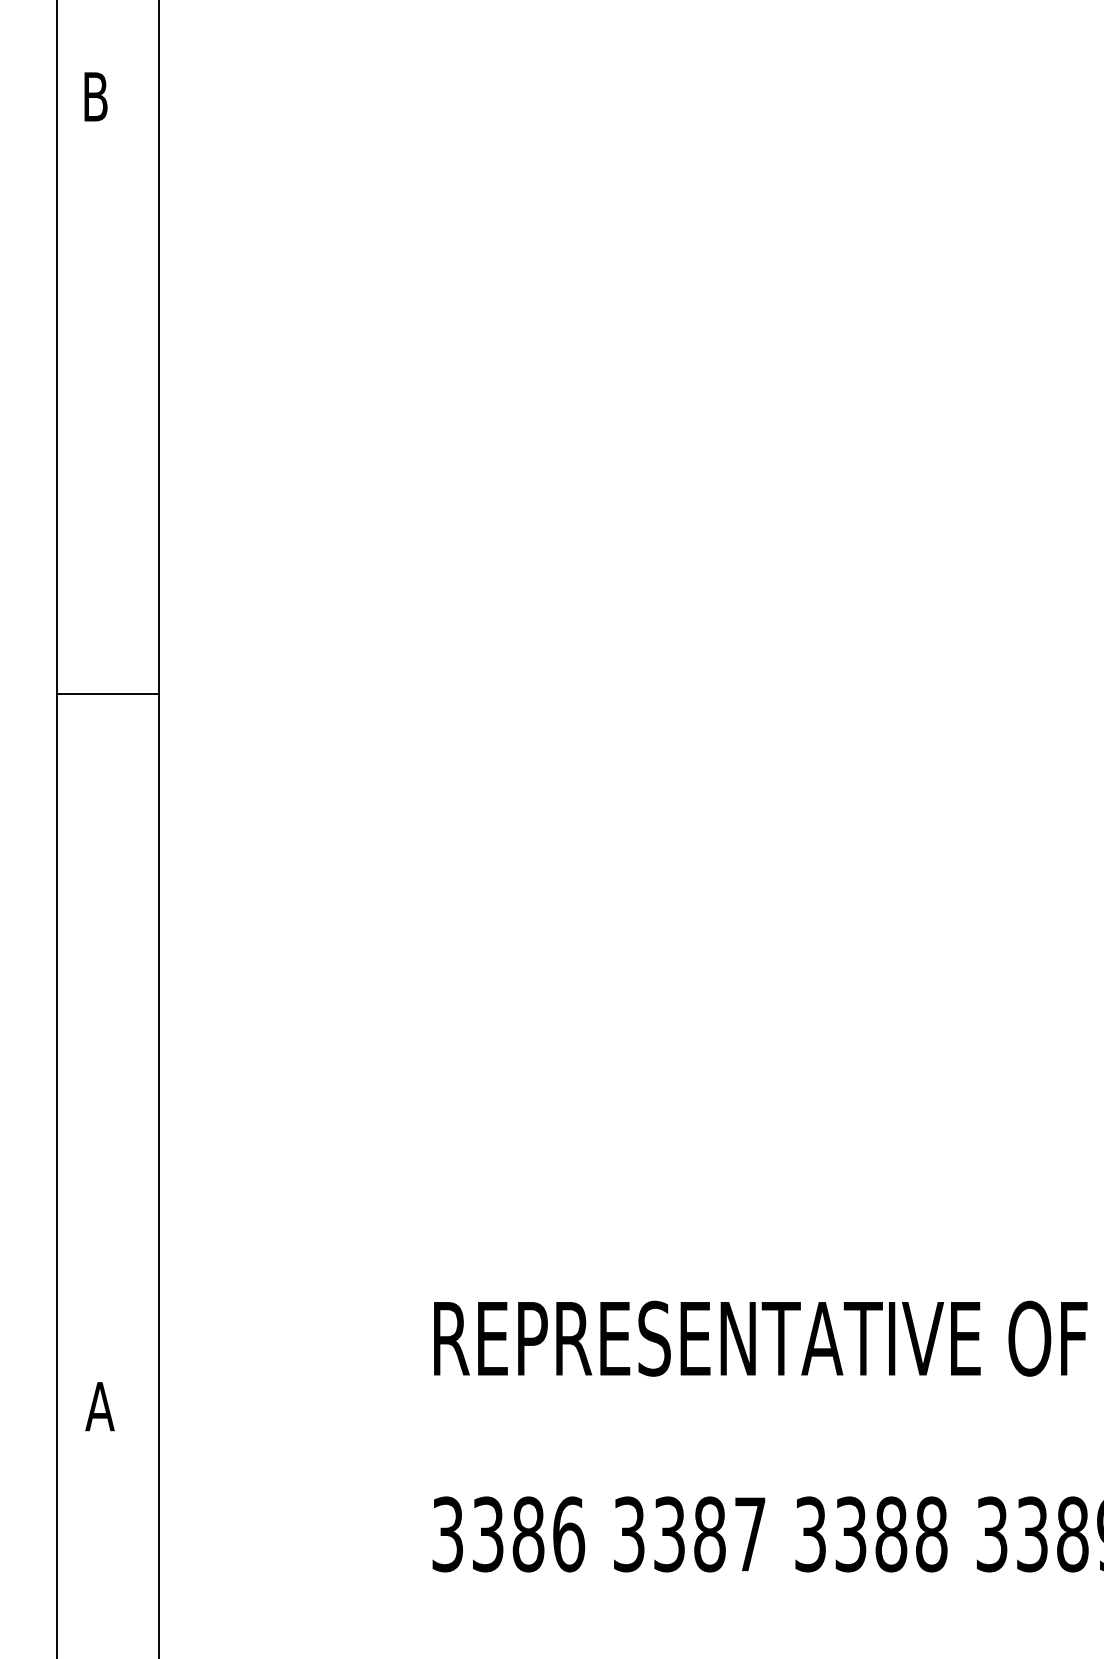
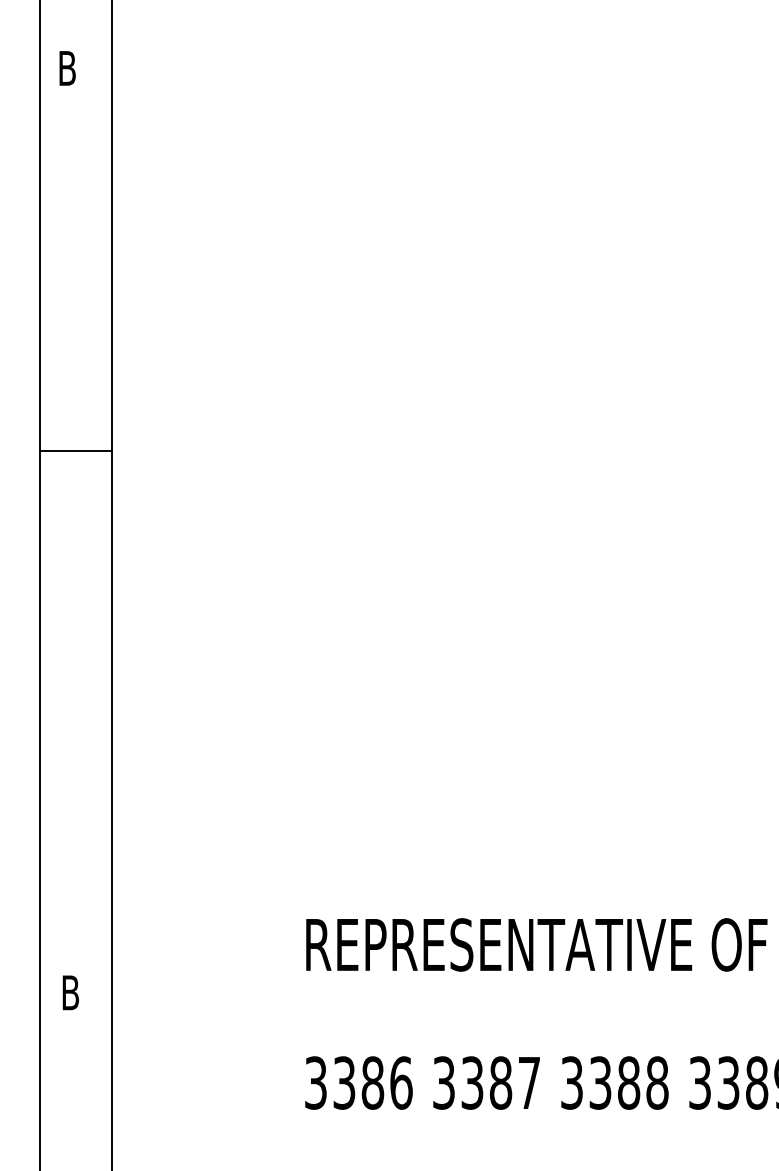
line: (108, 693) -> (76, 450), moved
text: (100, 1406) -> (70, 992), A -> B

